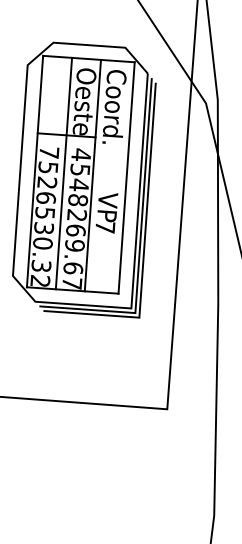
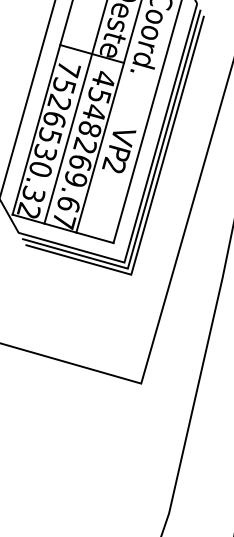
text: (105, 227) -> (114, 166), 7 -> 2

